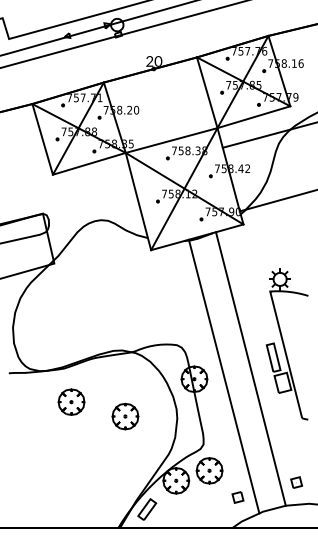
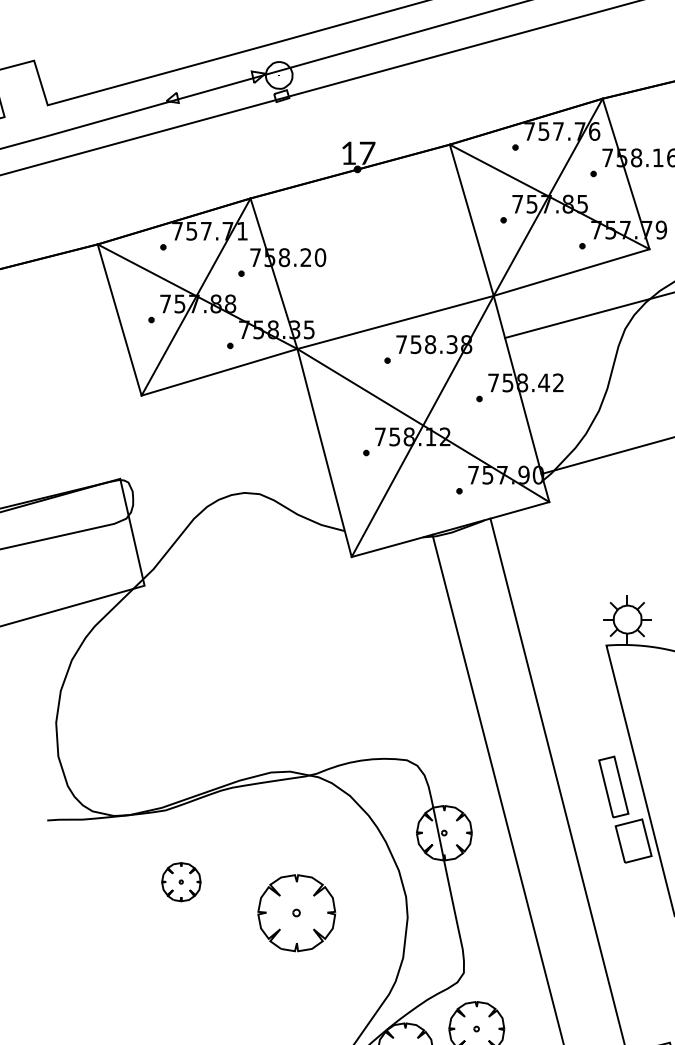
text: (154, 61) -> (358, 153), 20 -> 17
part: (71, 401) -> (181, 880), size x0.7
part: (125, 416) -> (296, 912), size x1.4

